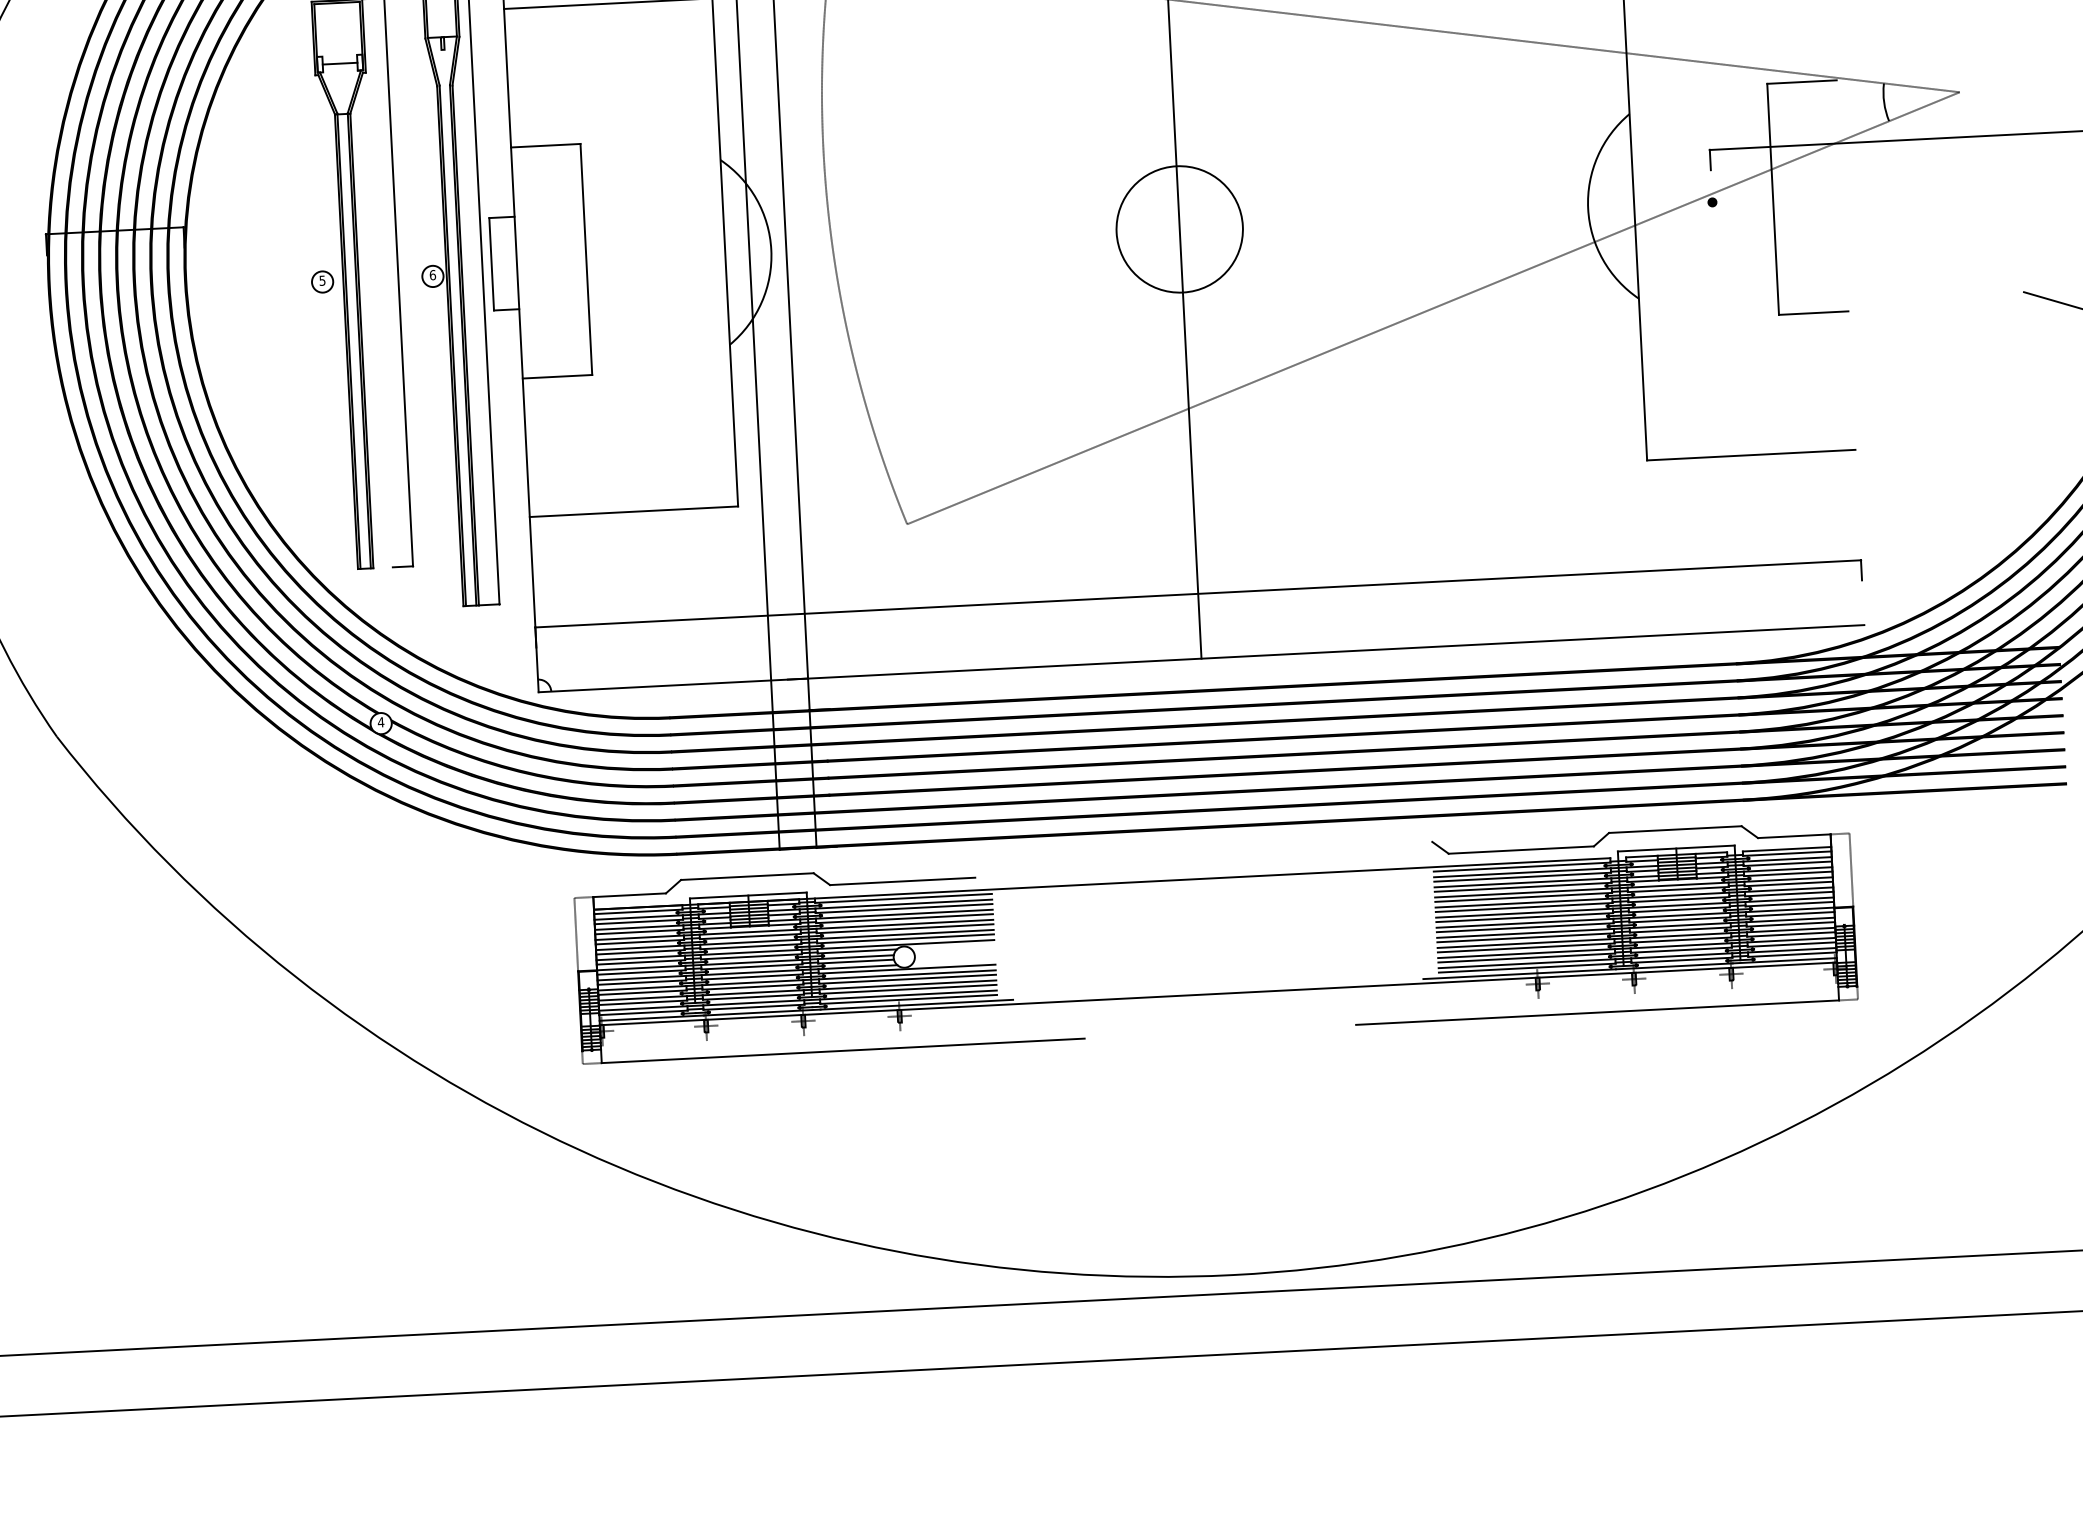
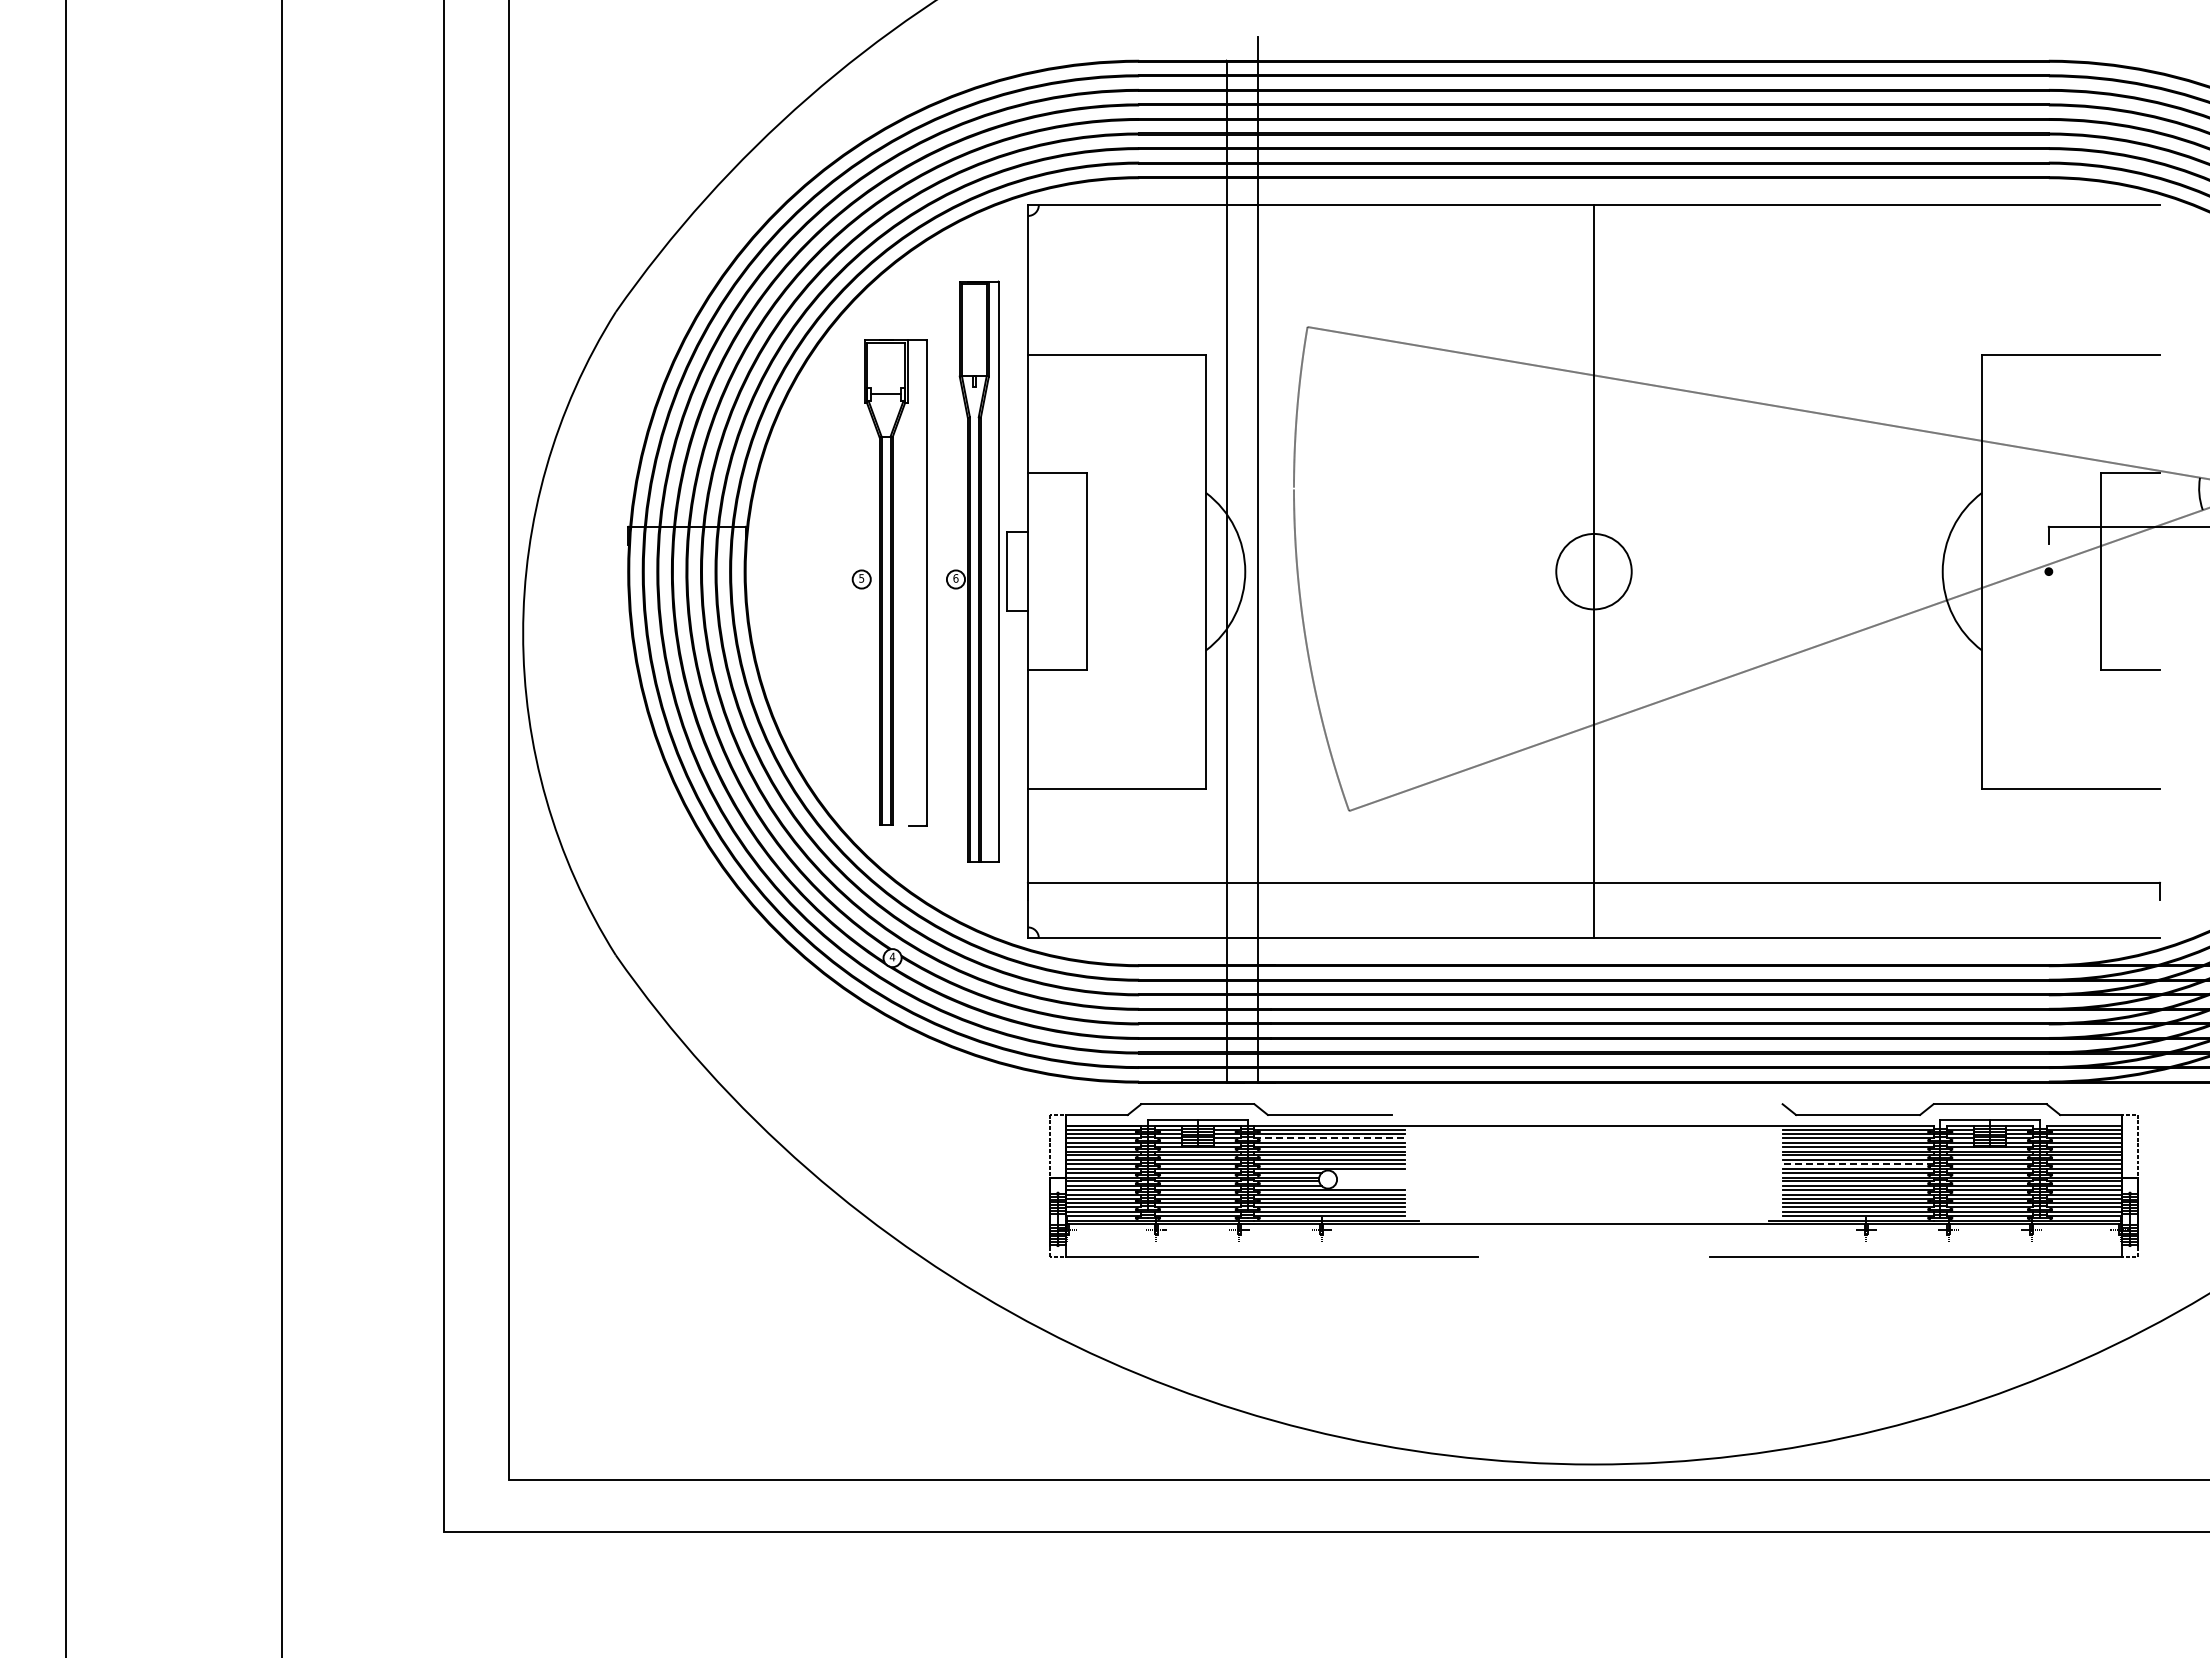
circle: (1179, 229) -> (1593, 571), size x0.7
line: (904, 908) -> (1330, 1138), solid -> dashed
line: (1523, 908) -> (1857, 1164), solid -> dashed

